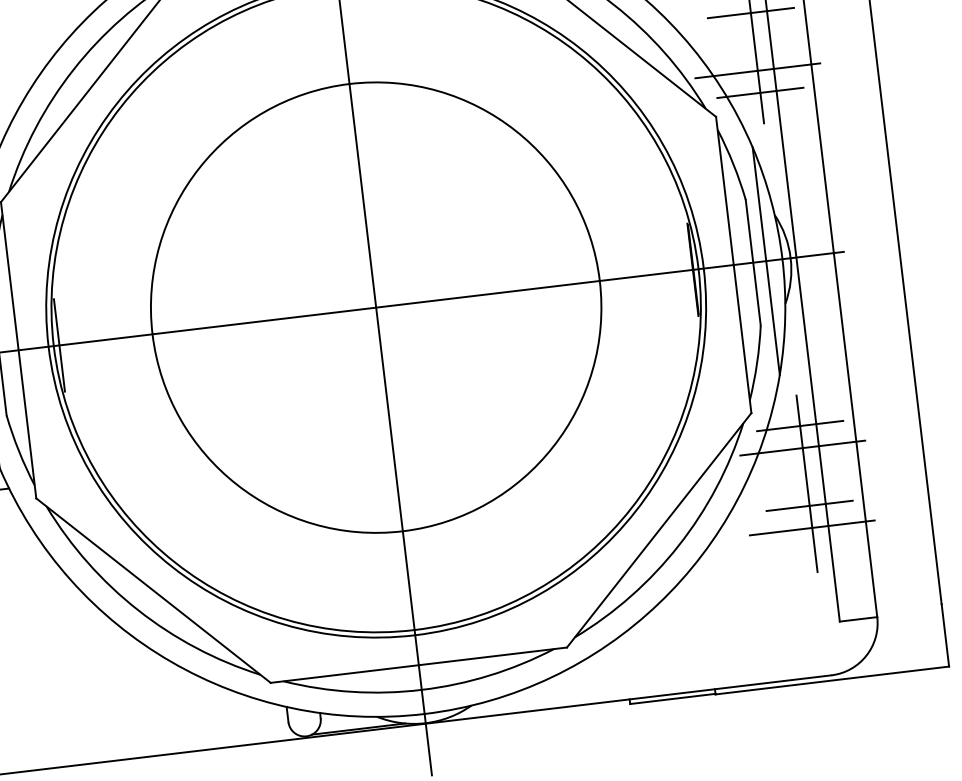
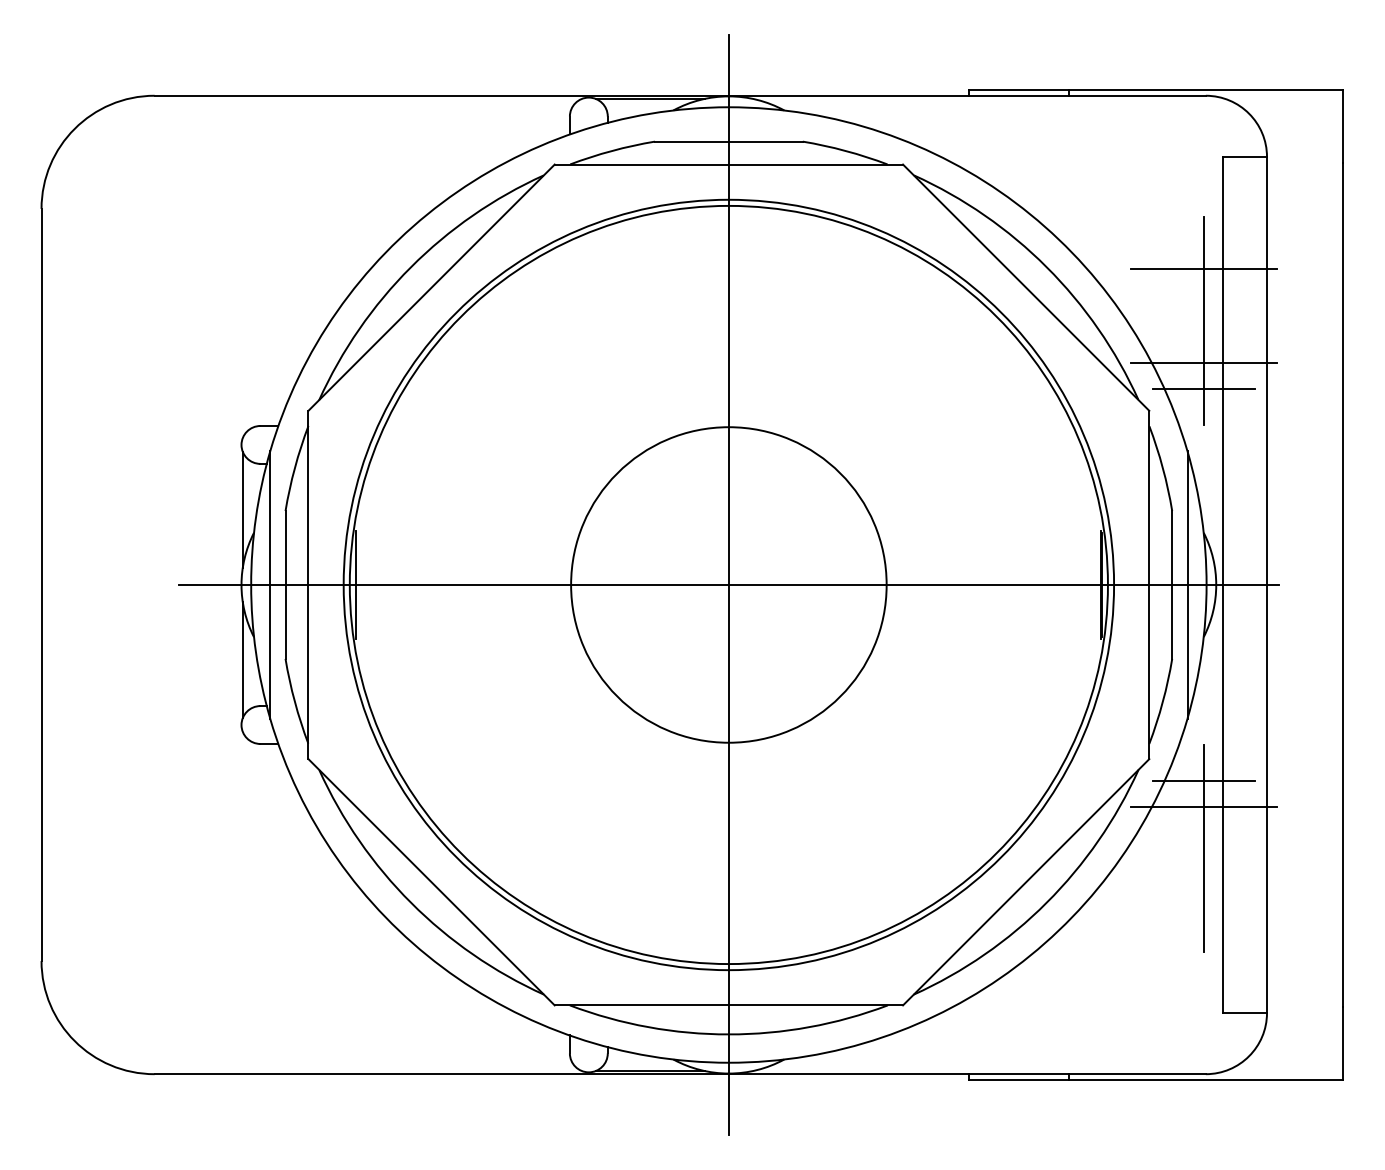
line: (750, 13) -> (1203, 295), removed
circle: (375, 307) -> (728, 584), size x0.6
line: (809, 505) -> (1203, 874), removed
line: (811, 527) -> (1203, 900), removed

